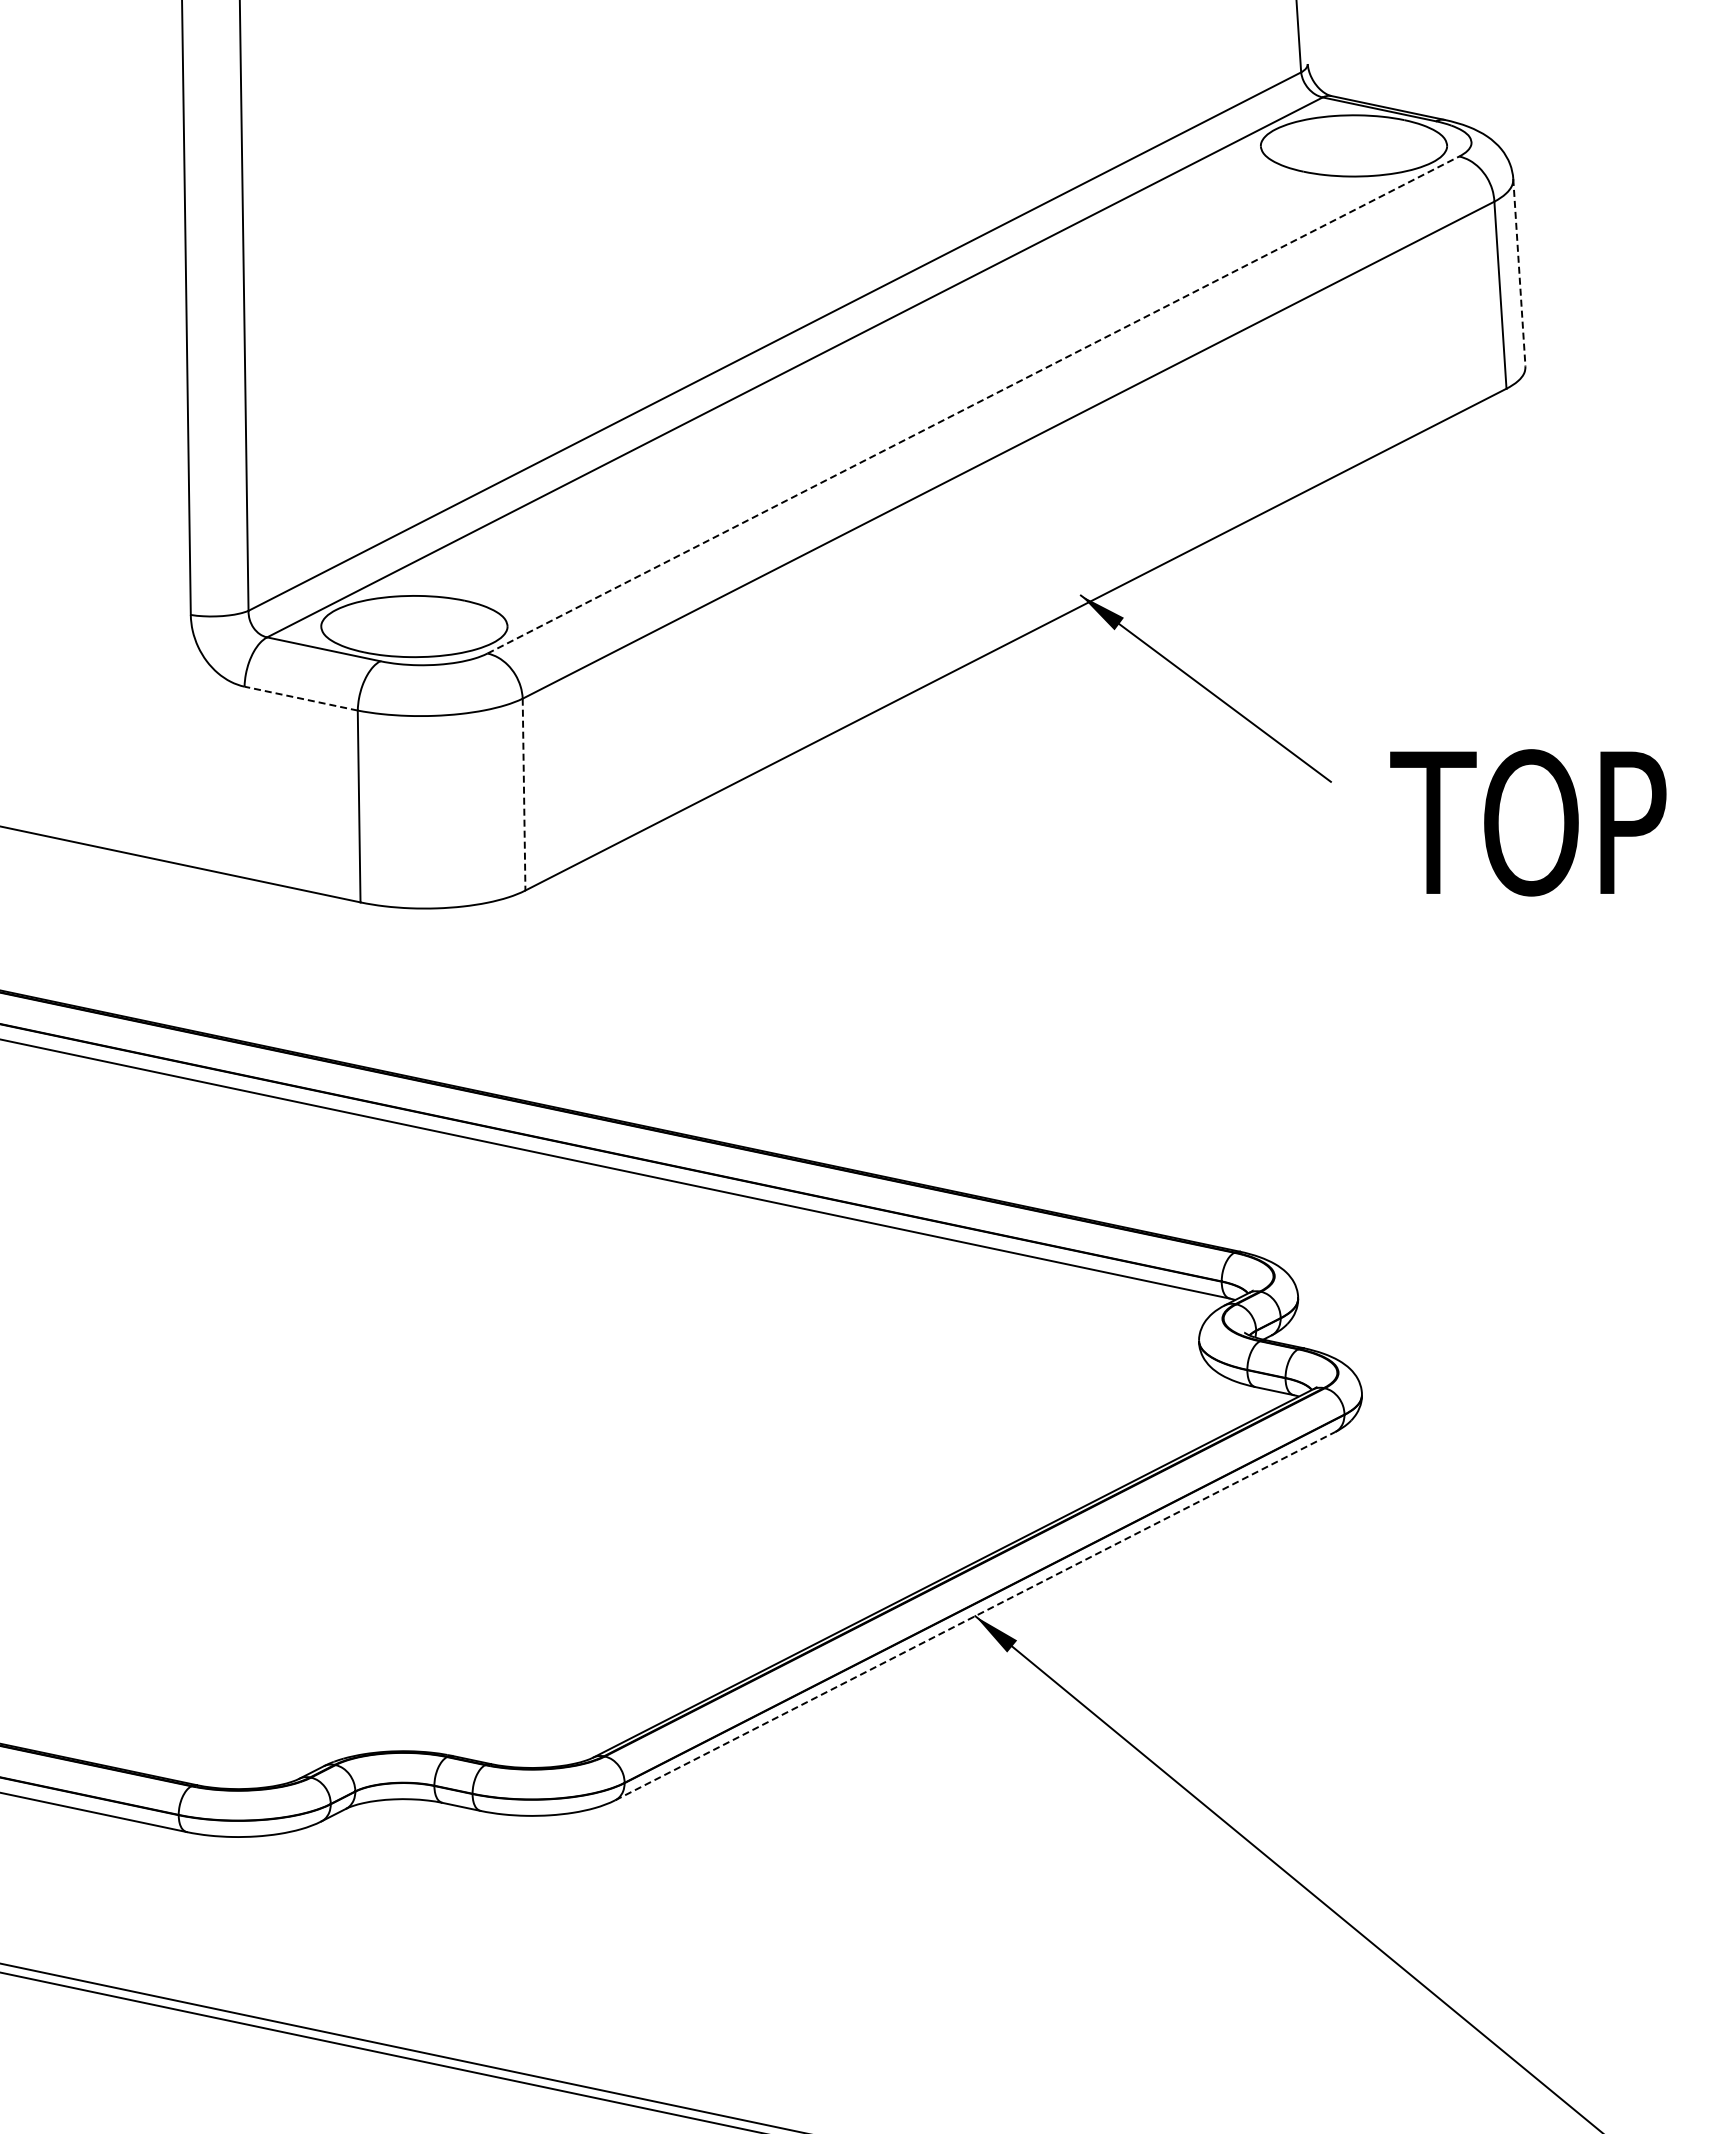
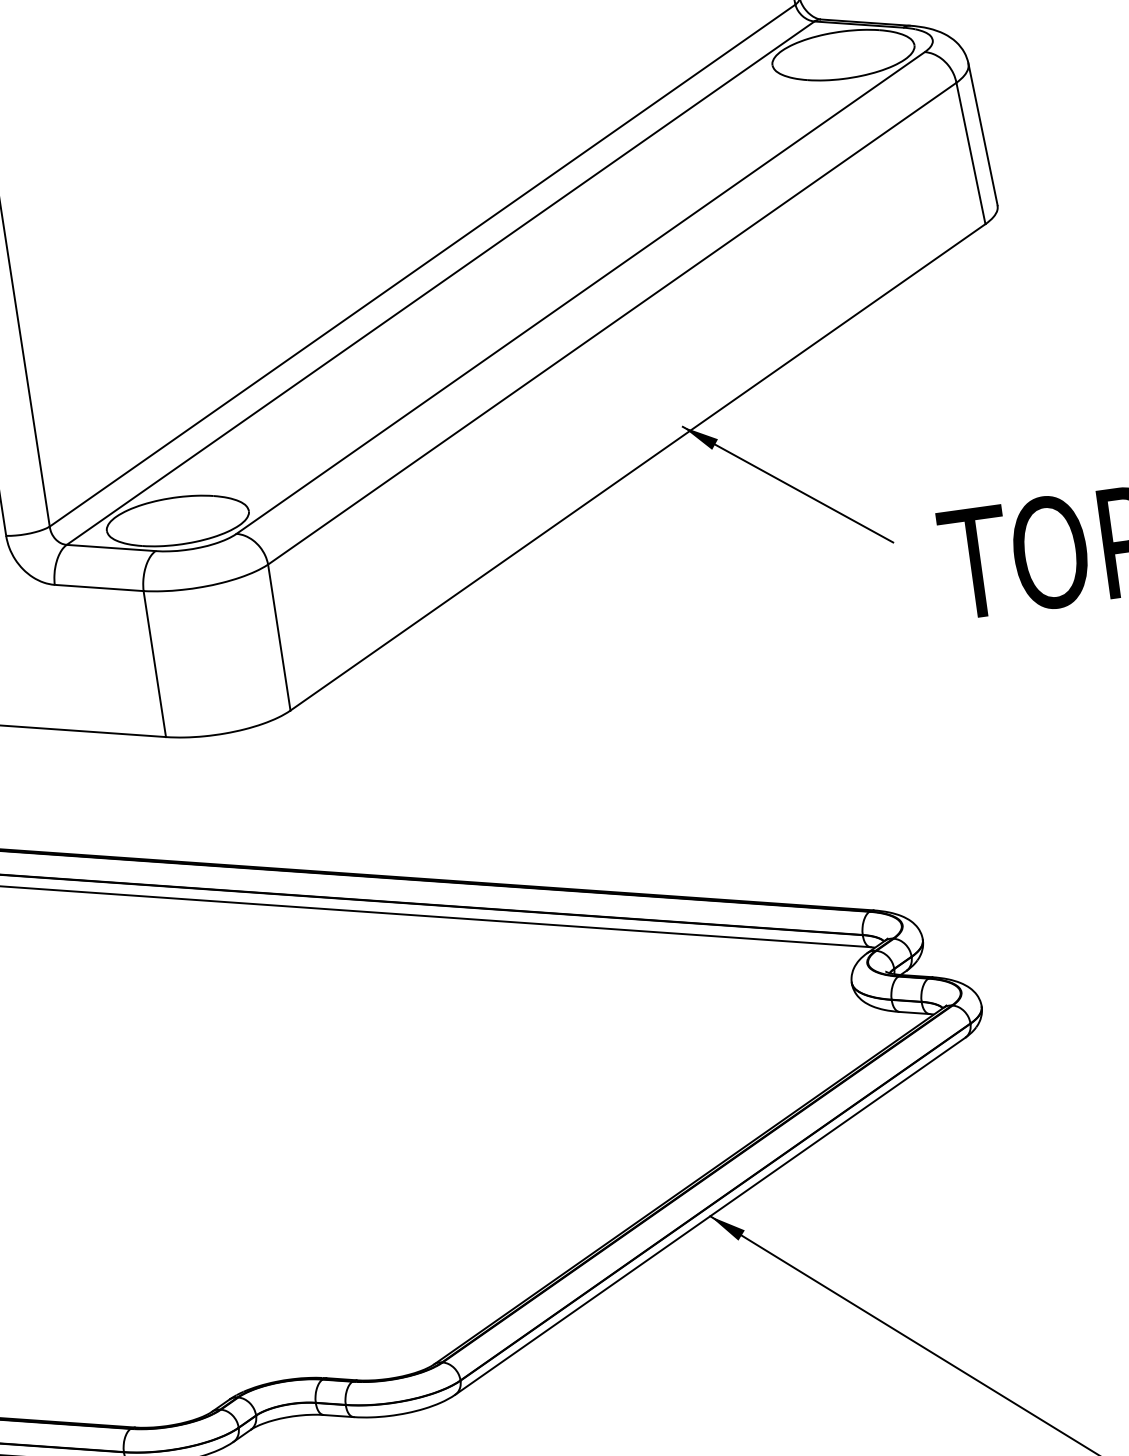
line: (1519, 273) -> (983, 134), dashed -> solid
line: (973, 405) -> (580, 293), dashed -> solid
line: (301, 698) -> (99, 587), dashed -> solid
line: (524, 794) -> (279, 637), dashed -> solid
line: (975, 1615) -> (710, 1215), dashed -> solid

